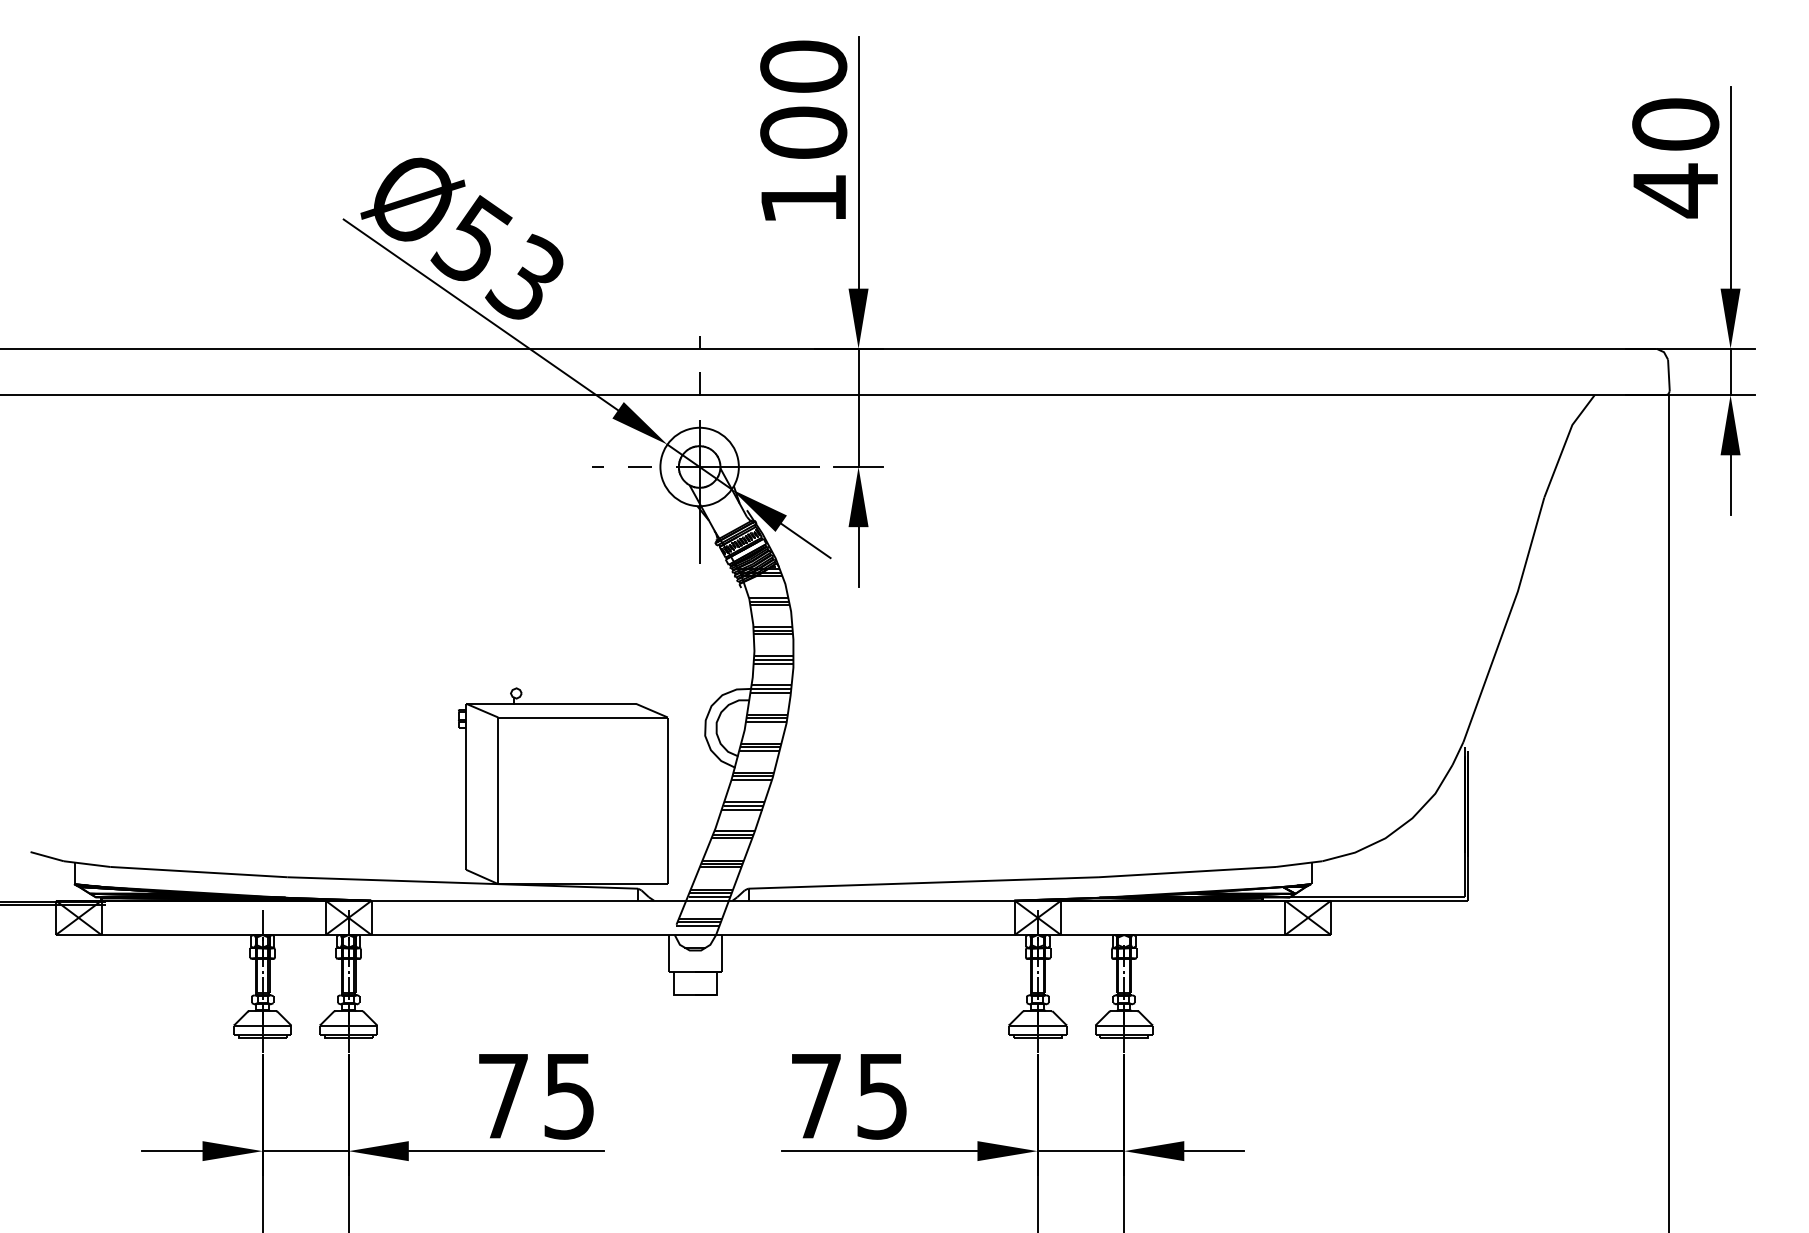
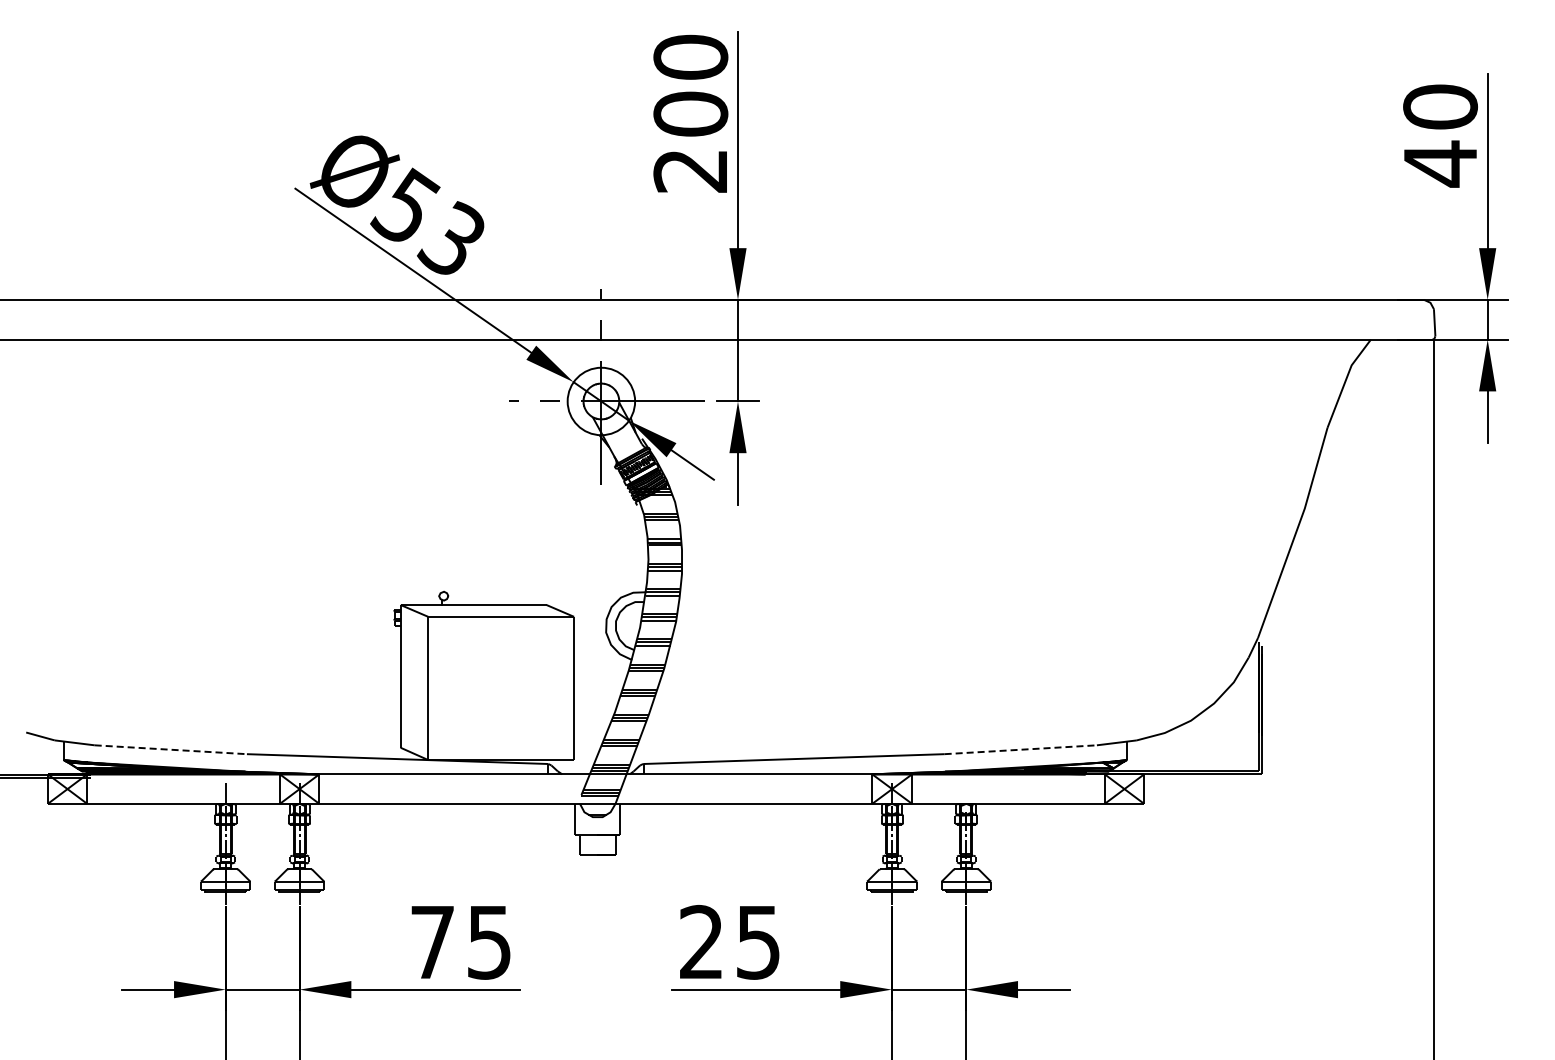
text: (802, 199) -> (689, 171), 100 -> 200
line: (199, 871) -> (171, 749), solid -> dashed
line: (1188, 871) -> (1021, 749), solid -> dashed
text: (816, 1095) -> (701, 941), 75 -> 25

